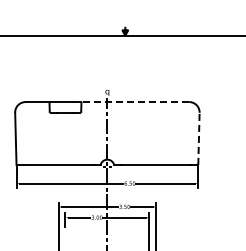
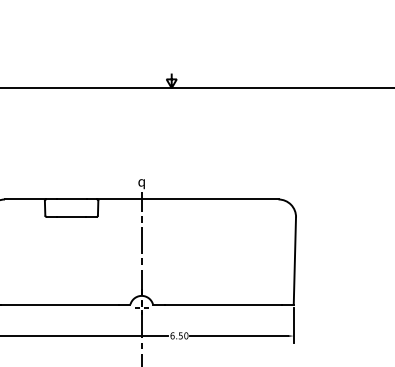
line: (134, 102) -> (187, 200), dashed -> solid
line: (198, 138) -> (294, 260), dashed -> solid

